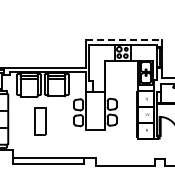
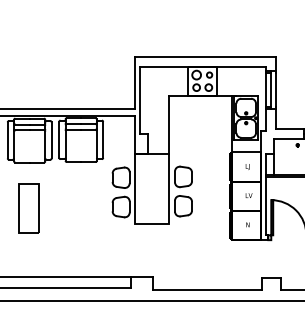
line: (124, 39) -> (206, 56), dashed -> solid
part: (40, 121) -> (28, 208), moved

